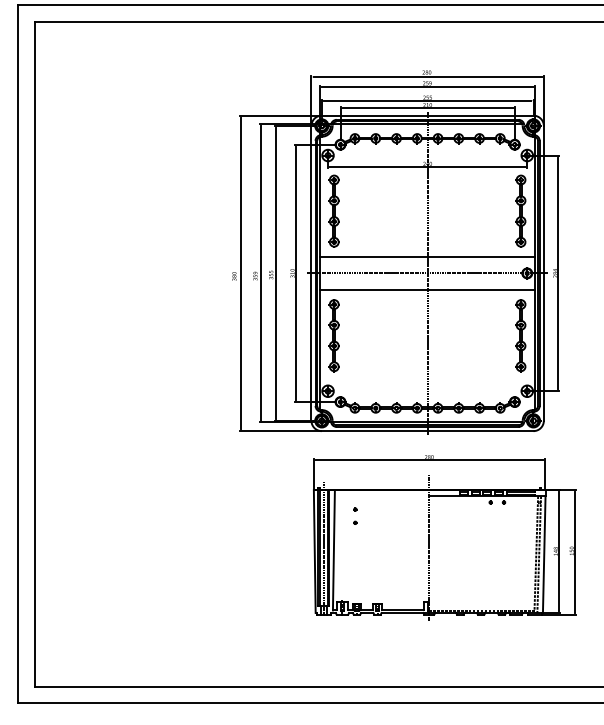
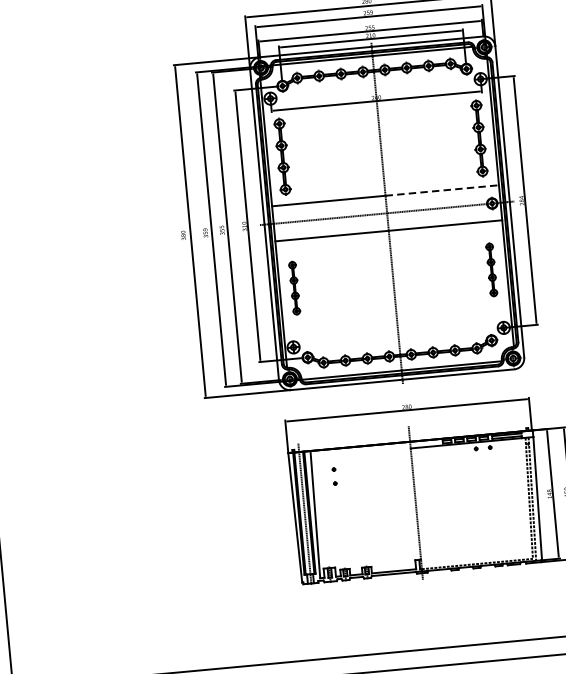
line: (481, 256) -> (442, 190), solid -> dashed
part: (333, 335) -> (293, 288), size x0.7
part: (520, 335) -> (491, 269), size x0.7

